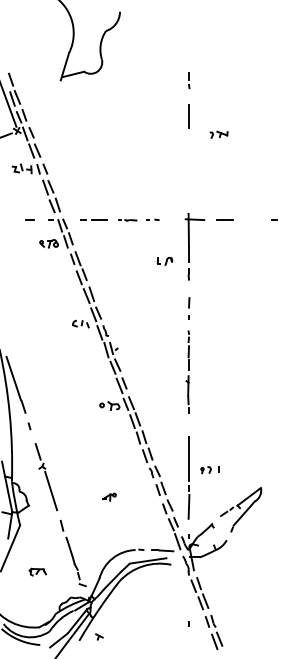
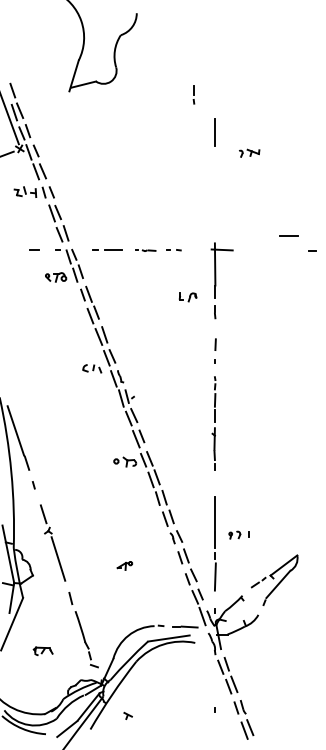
part: (189, 80) -> (194, 94), moved
line: (224, 219) -> (288, 234), moved
part: (99, 636) -> (128, 715), moved

